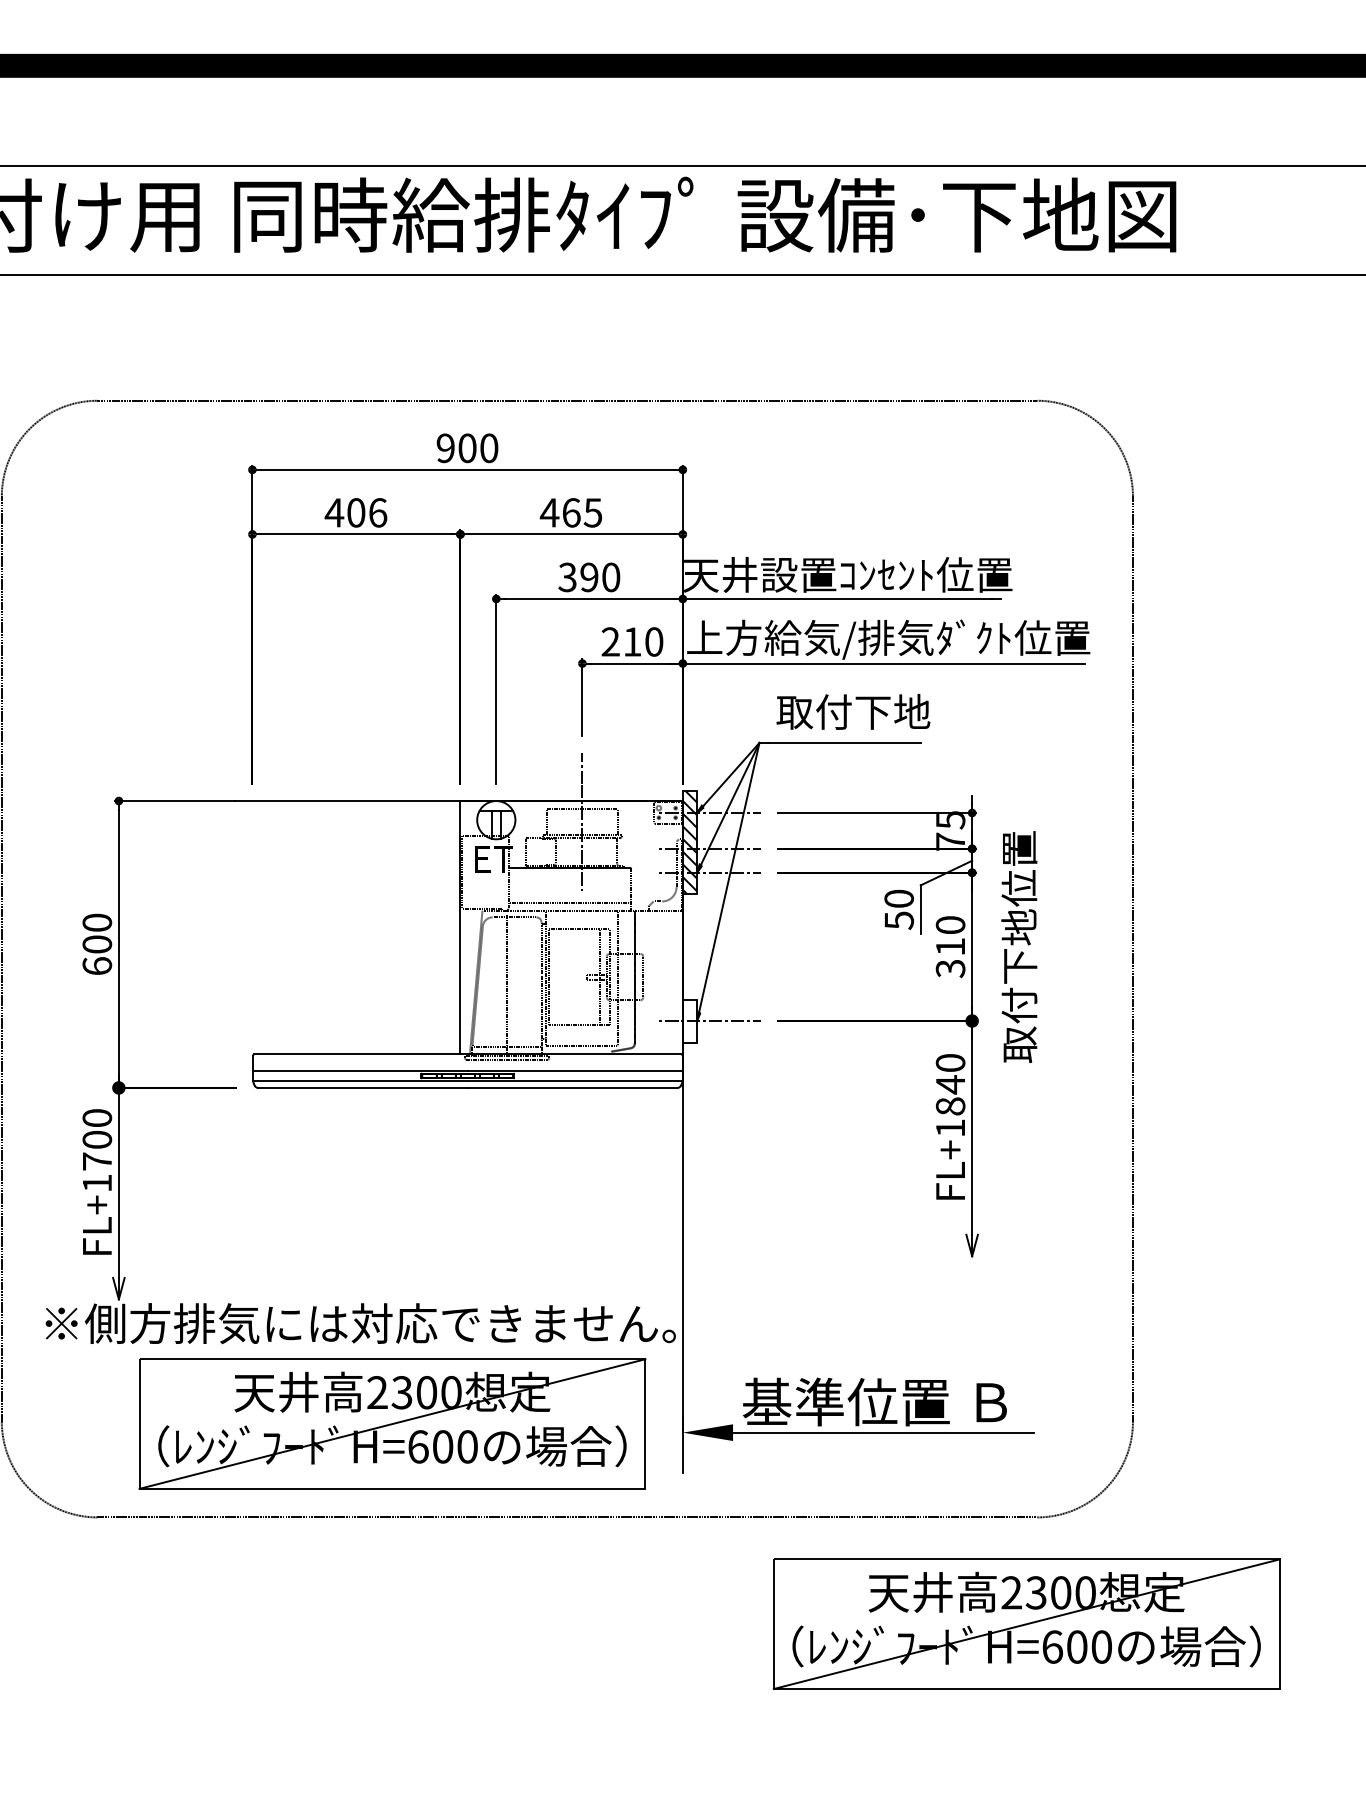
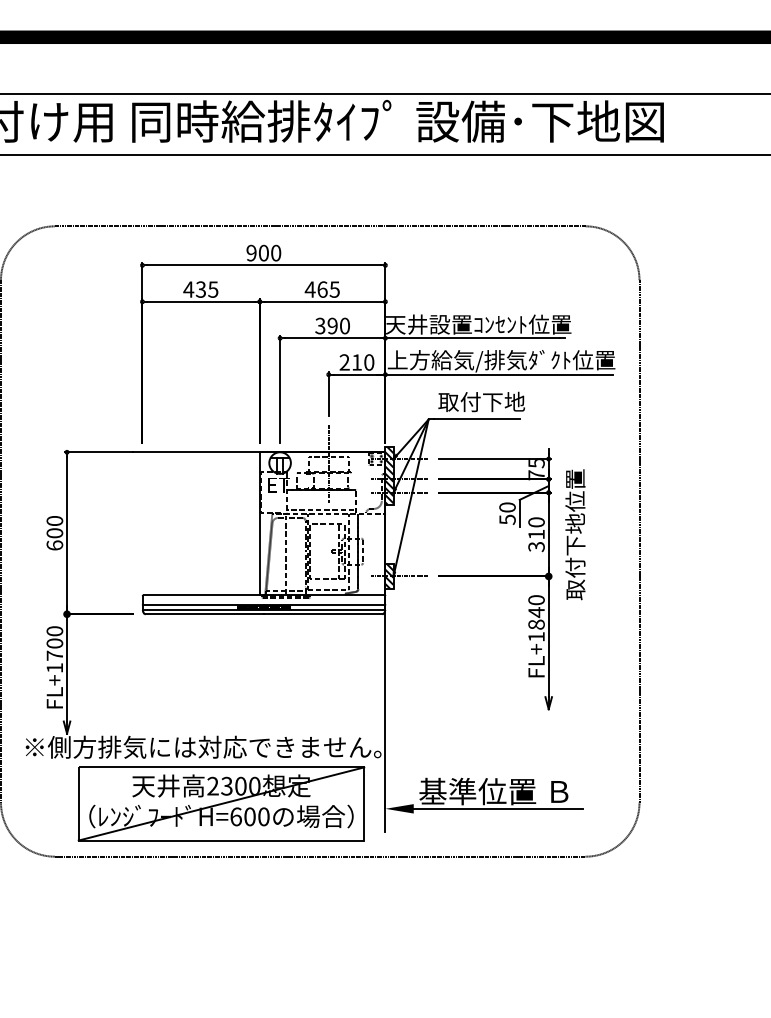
text: (365, 512) -> (206, 289), 406 -> 435
hatch: (690, 1021) -> (389, 576), added
part: (1026, 1623) -> (579, 916), removed

